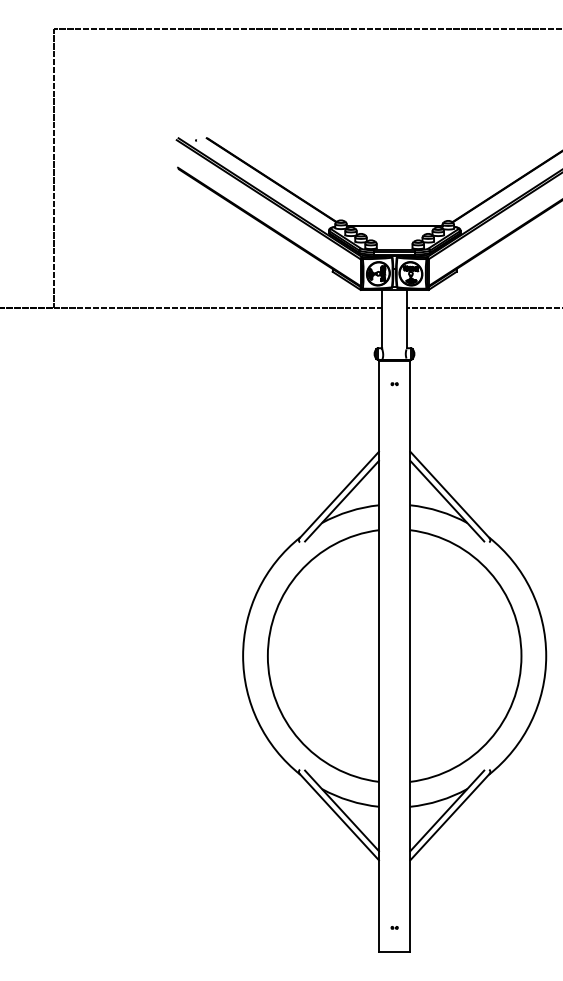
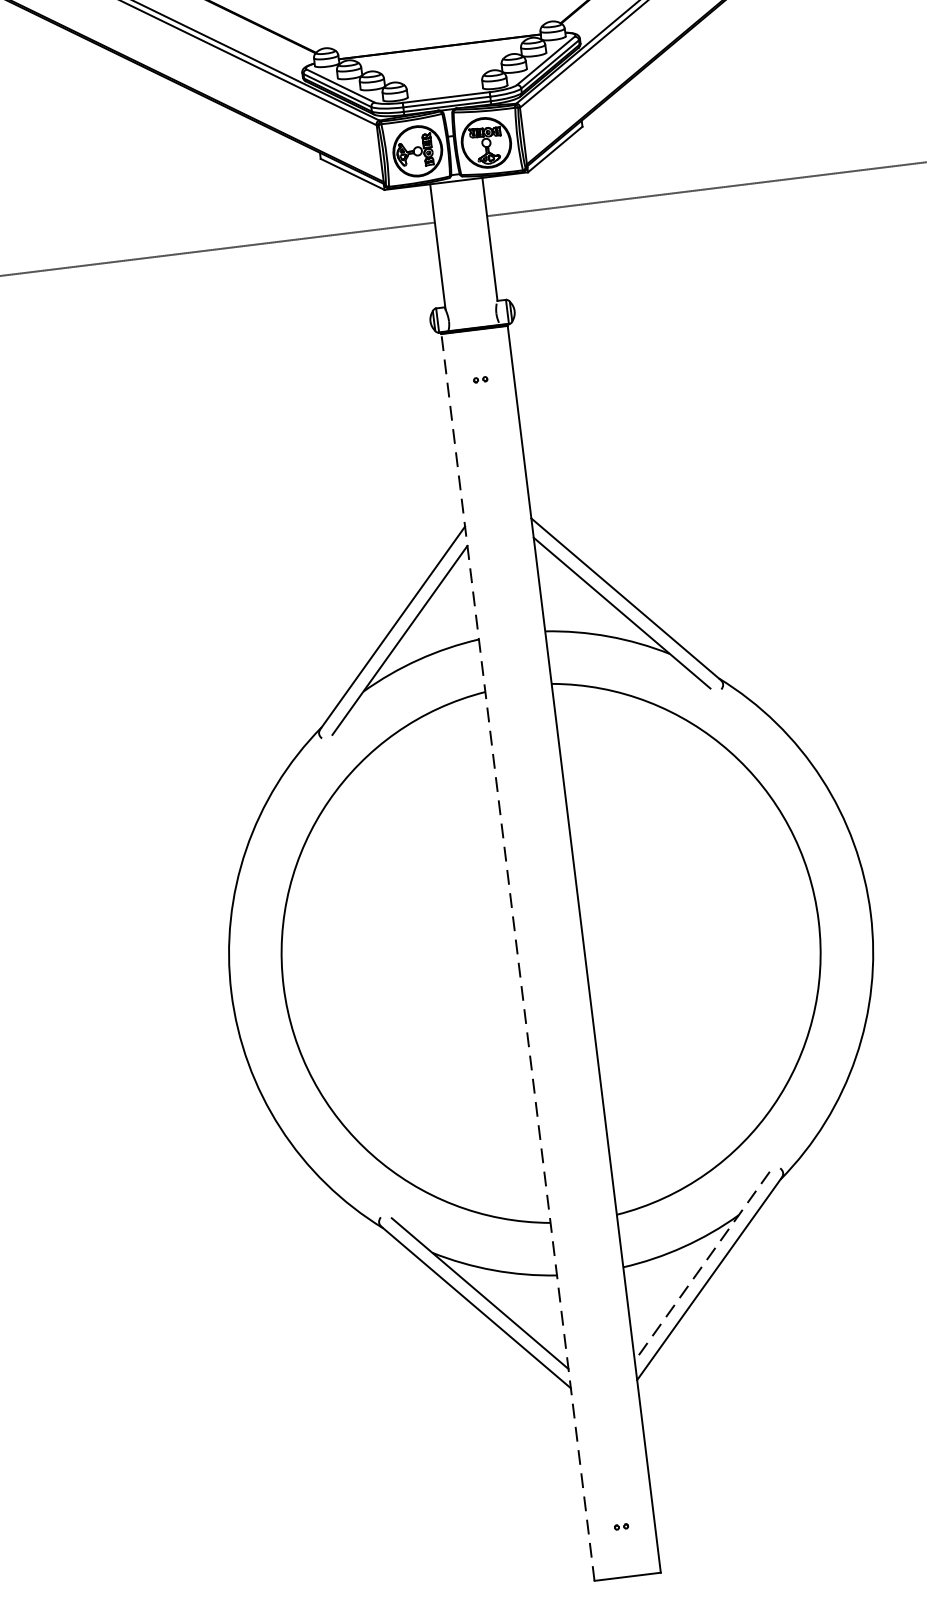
line: (378, 656) -> (517, 958), solid -> dashed
line: (447, 810) -> (702, 1265), solid -> dashed

